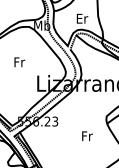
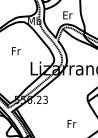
text: (86, 135) -> (71, 123), moved

